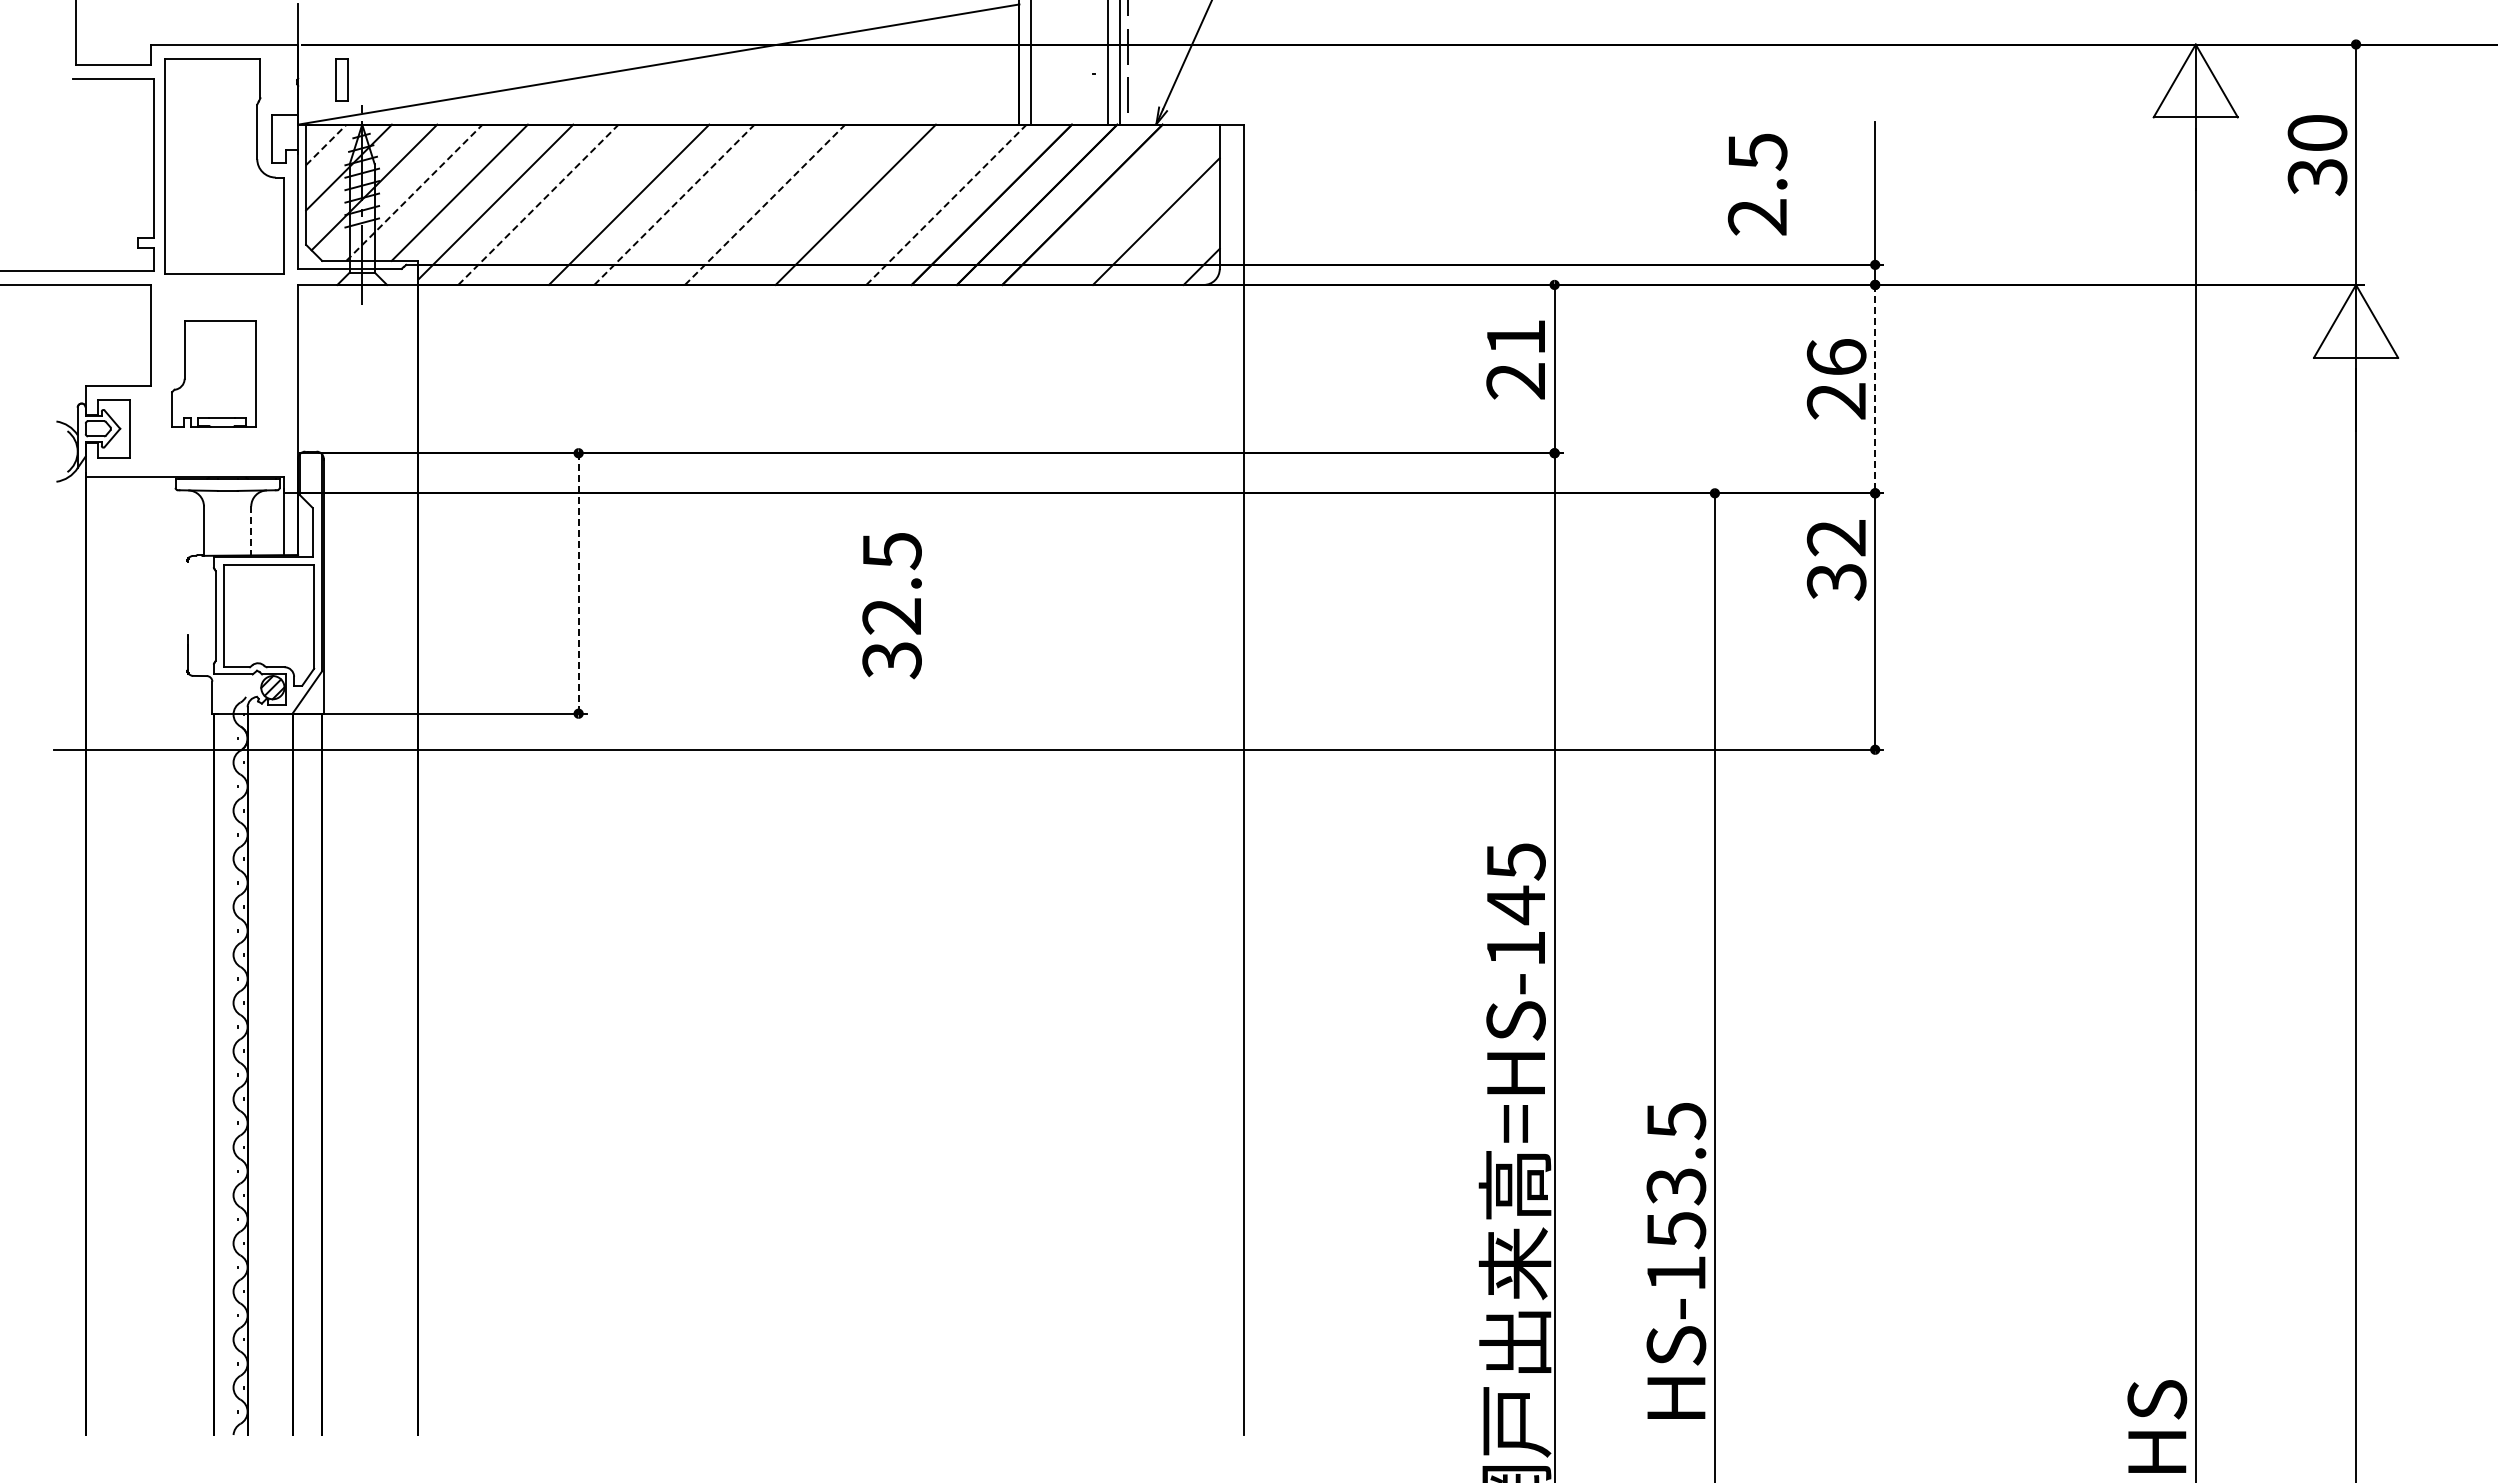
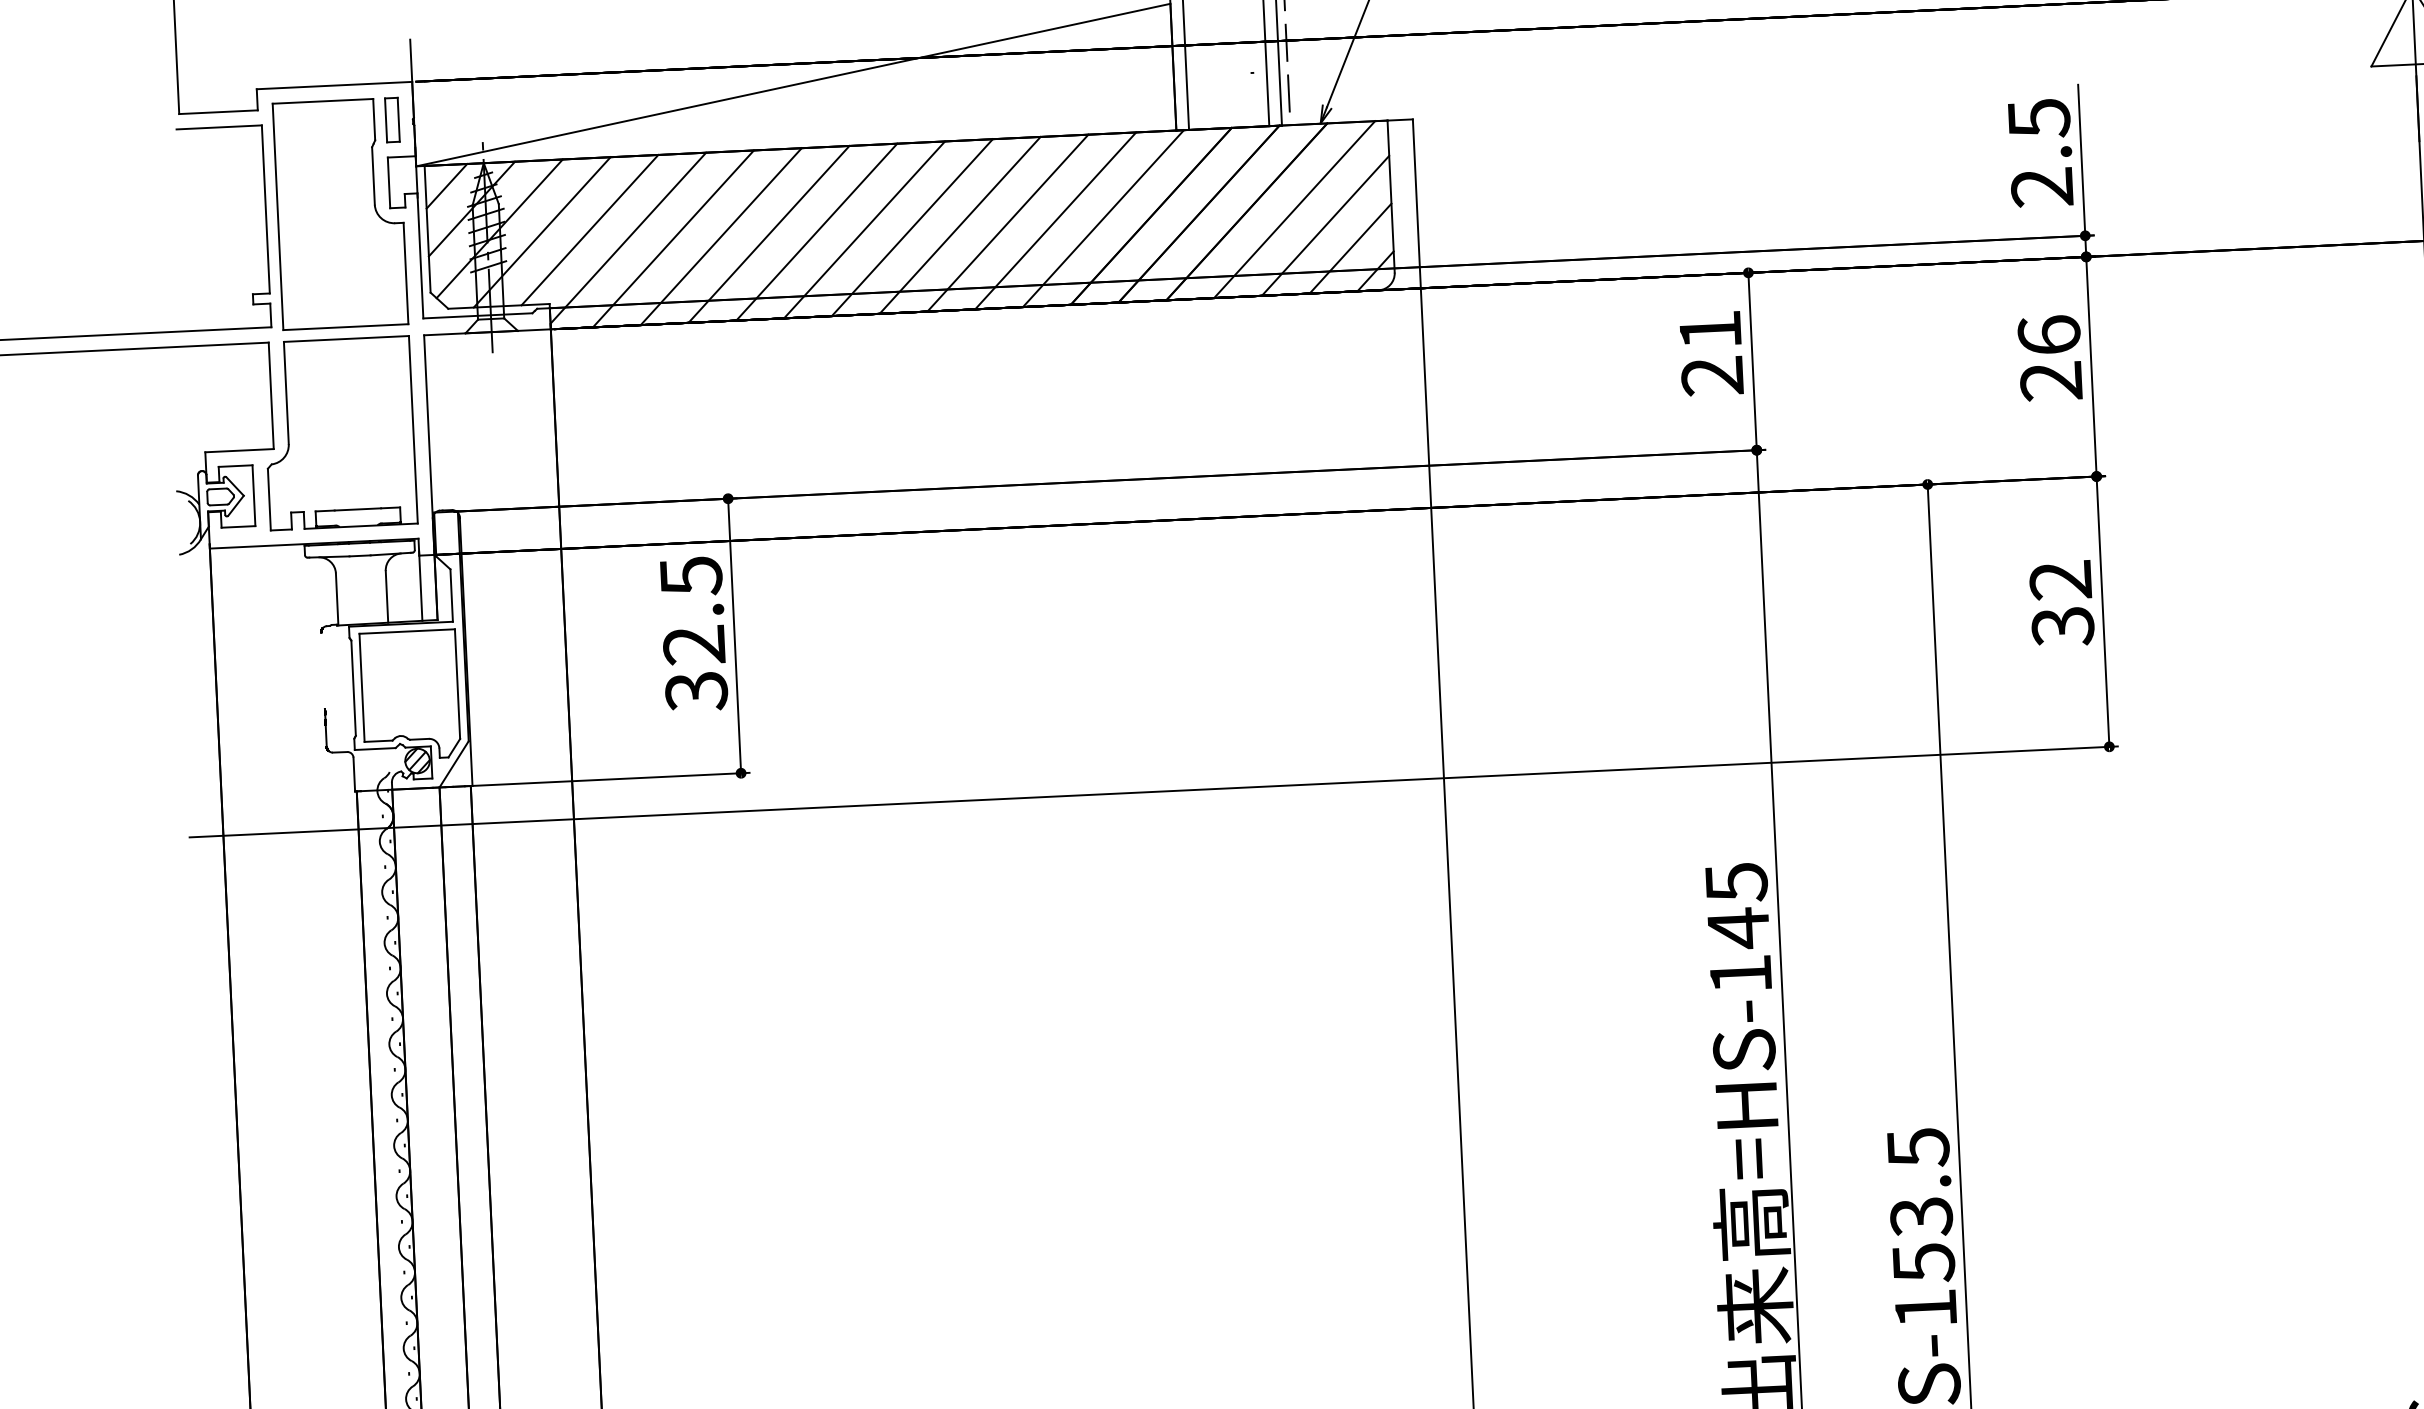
part: (341, 79) -> (392, 119), moved
line: (326, 144) -> (447, 185), dashed -> solid
text: (1757, 184) -> (2040, 152), moved
line: (414, 192) -> (542, 232), dashed -> solid
line: (538, 204) -> (673, 238), dashed -> solid
line: (583, 204) -> (720, 236), added
line: (674, 204) -> (816, 231), dashed -> solid
line: (719, 204) -> (864, 229), added
line: (765, 204) -> (912, 227), dashed -> solid
line: (810, 204) -> (960, 225), added
line: (901, 204) -> (1056, 220), added
line: (946, 204) -> (1103, 218), dashed -> solid
line: (1127, 204) -> (1294, 209), added
line: (1178, 243) -> (1349, 247), added
part: (213, 373) -> (339, 432), size x1.67
line: (1875, 389) -> (2091, 367), dashed -> solid
line: (251, 531) -> (387, 597), dashed -> solid
text: (1836, 560) -> (2061, 604), moved
line: (578, 583) -> (734, 636), dashed -> solid
text: (891, 606) -> (693, 634), moved

